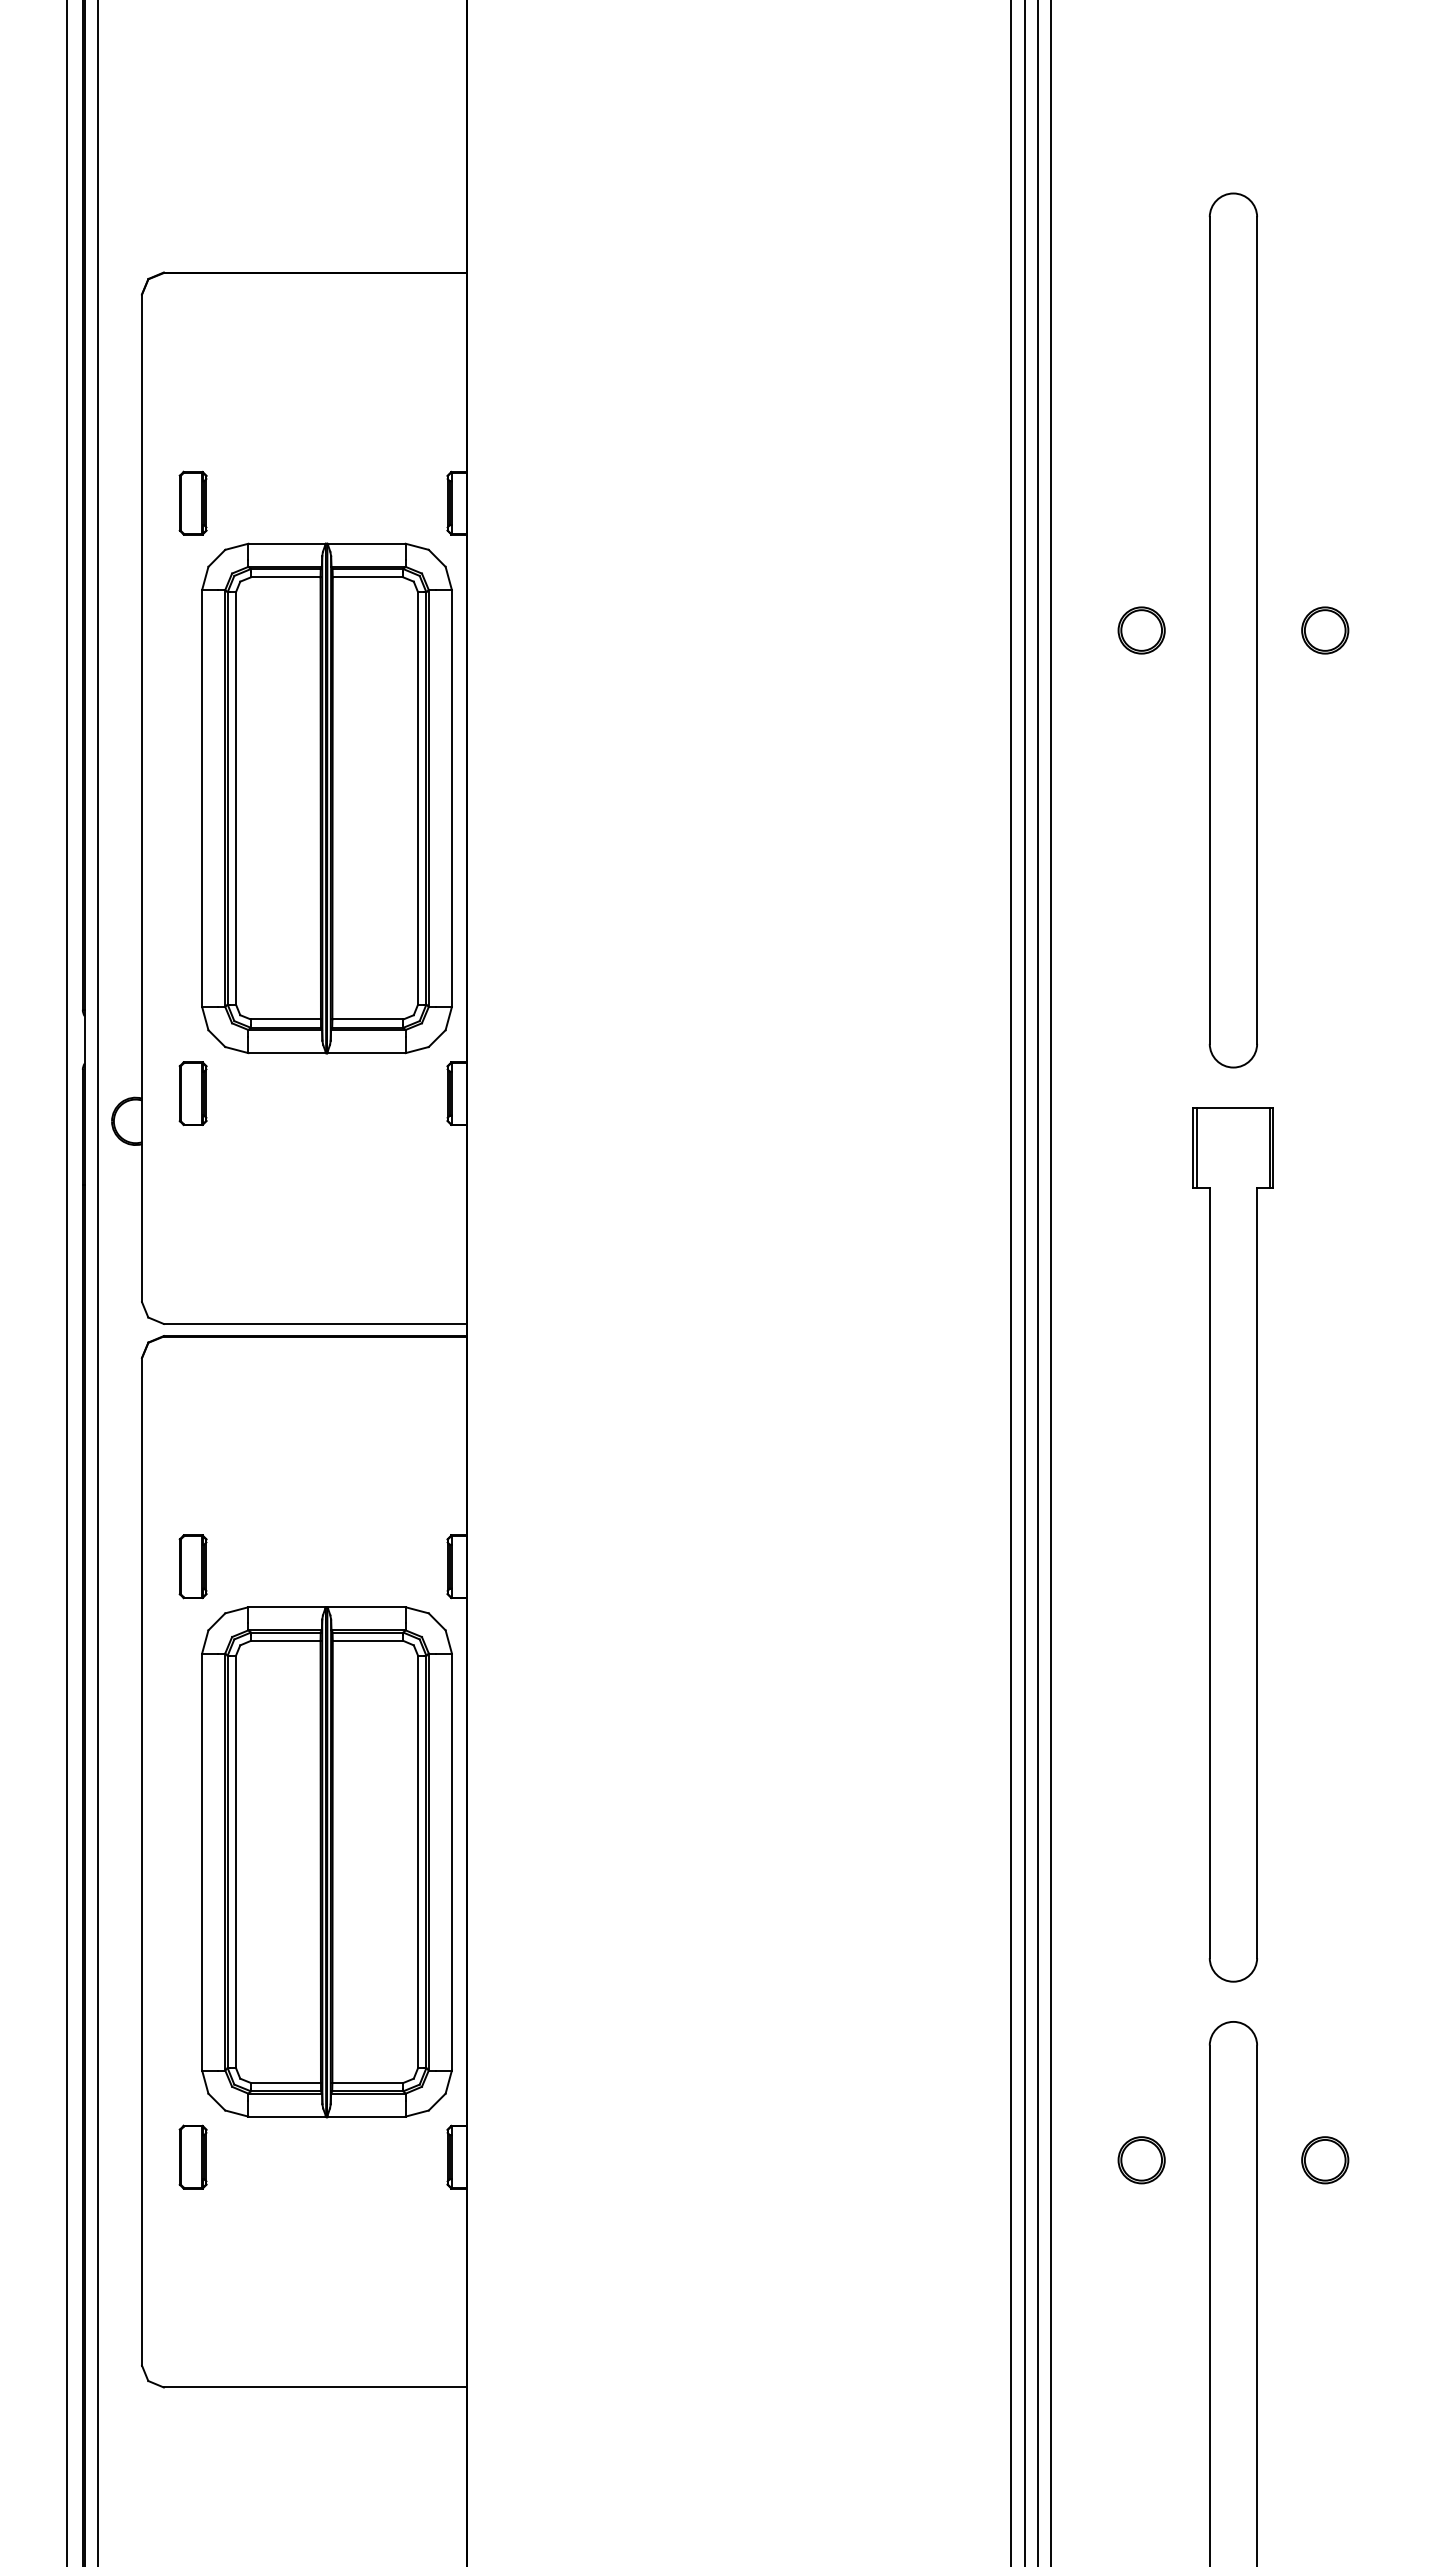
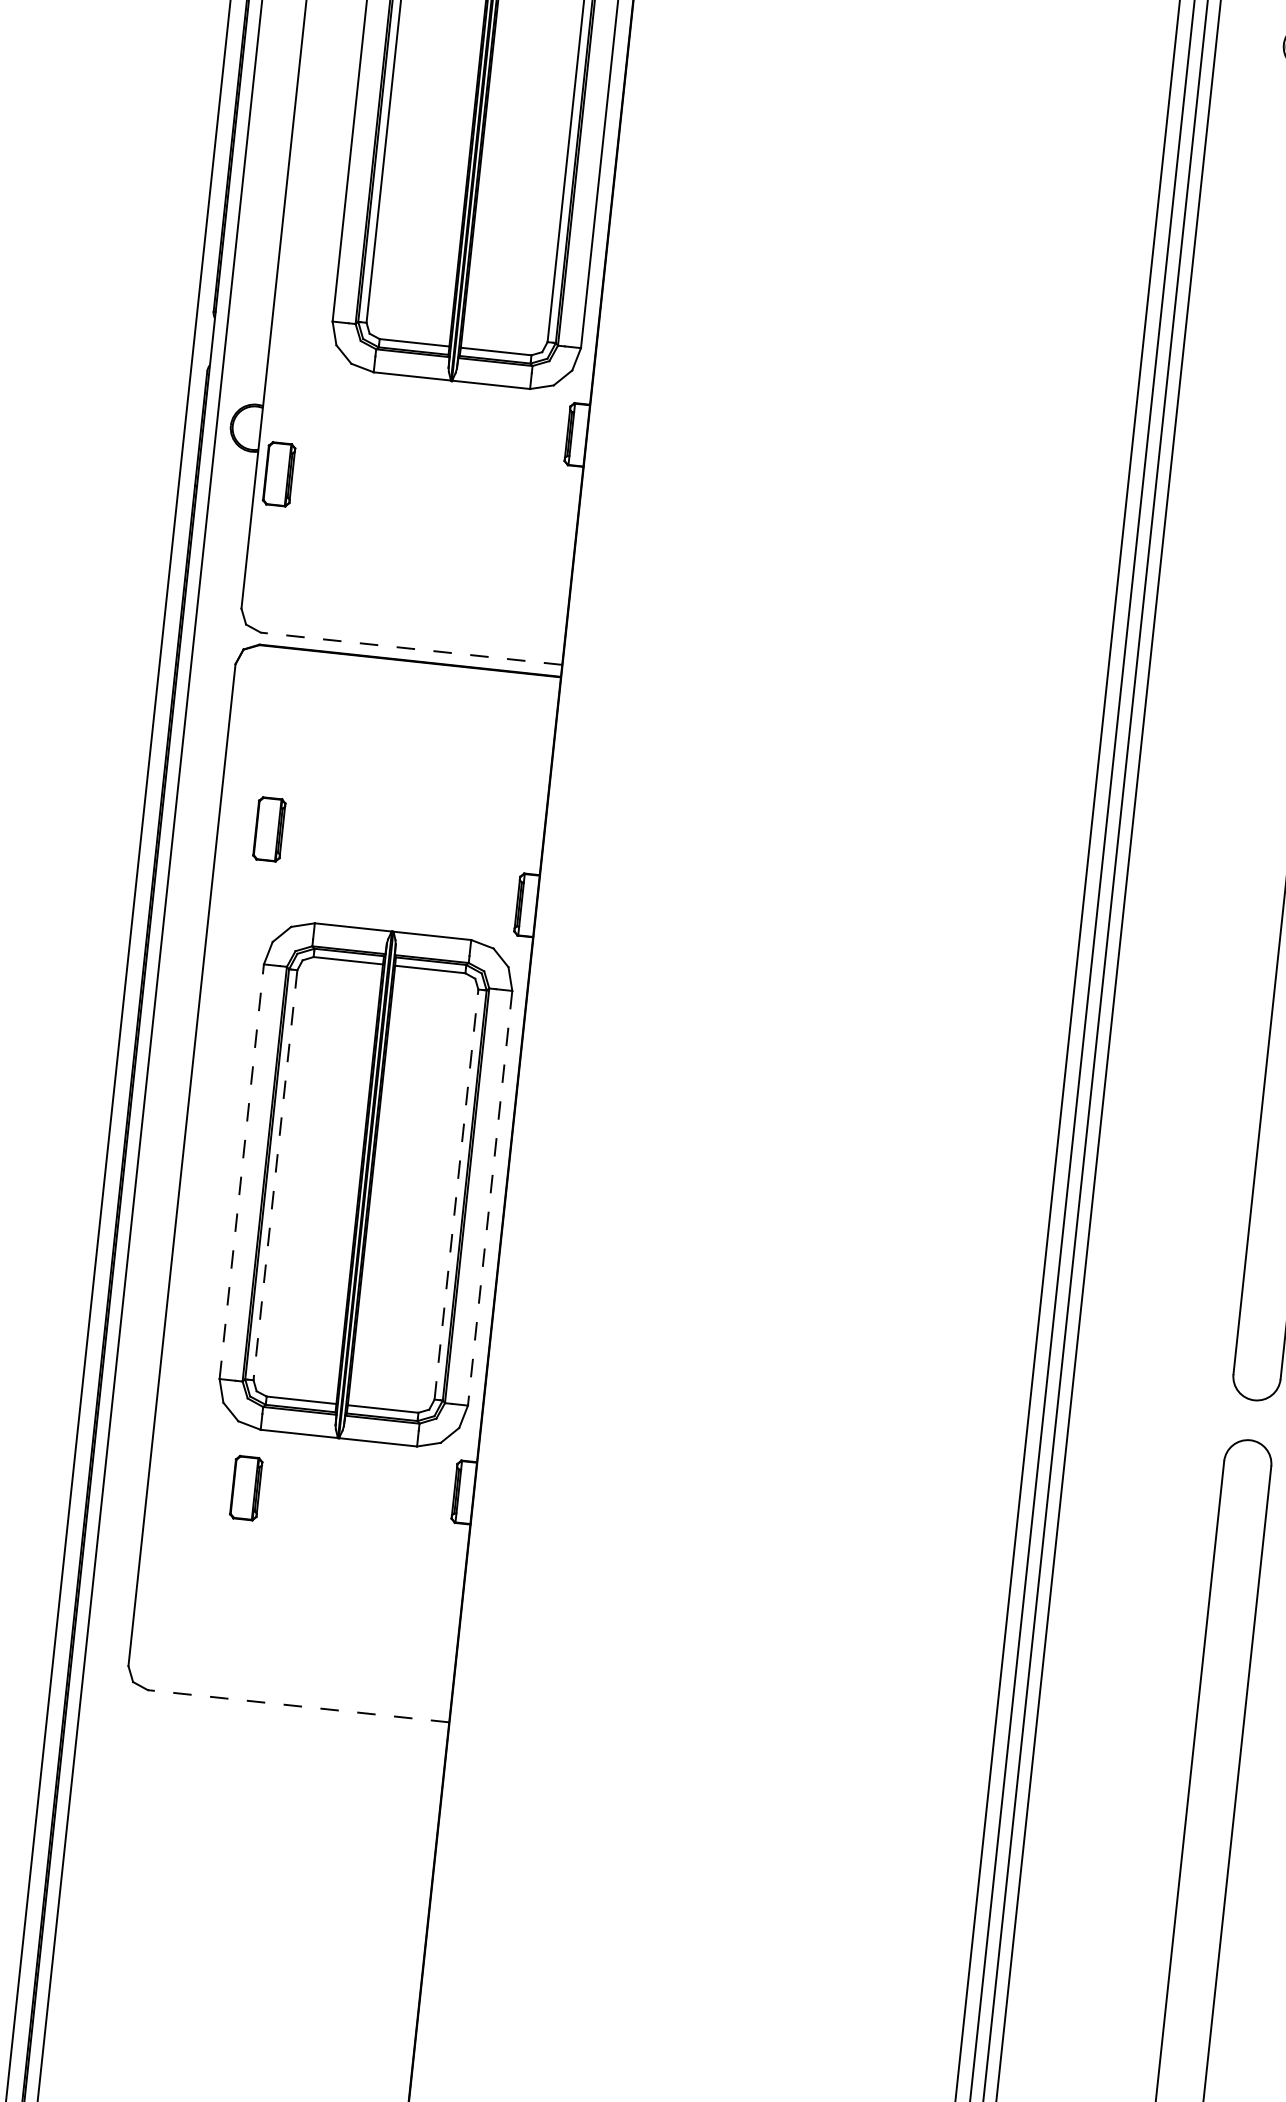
part: (192, 1093) -> (278, 474), moved
line: (315, 1323) -> (411, 648), solid -> dashed
part: (192, 1566) -> (268, 829), moved
line: (418, 1861) -> (456, 1194), solid -> dashed
line: (202, 1862) -> (242, 1172), solid -> dashed
line: (236, 1862) -> (275, 1175), solid -> dashed
line: (451, 1862) -> (489, 1198), solid -> dashed
part: (192, 2156) -> (245, 1487), moved
part: (1141, 2160) -> (1144, 1568), removed
line: (315, 2387) -> (298, 1706), solid -> dashed

